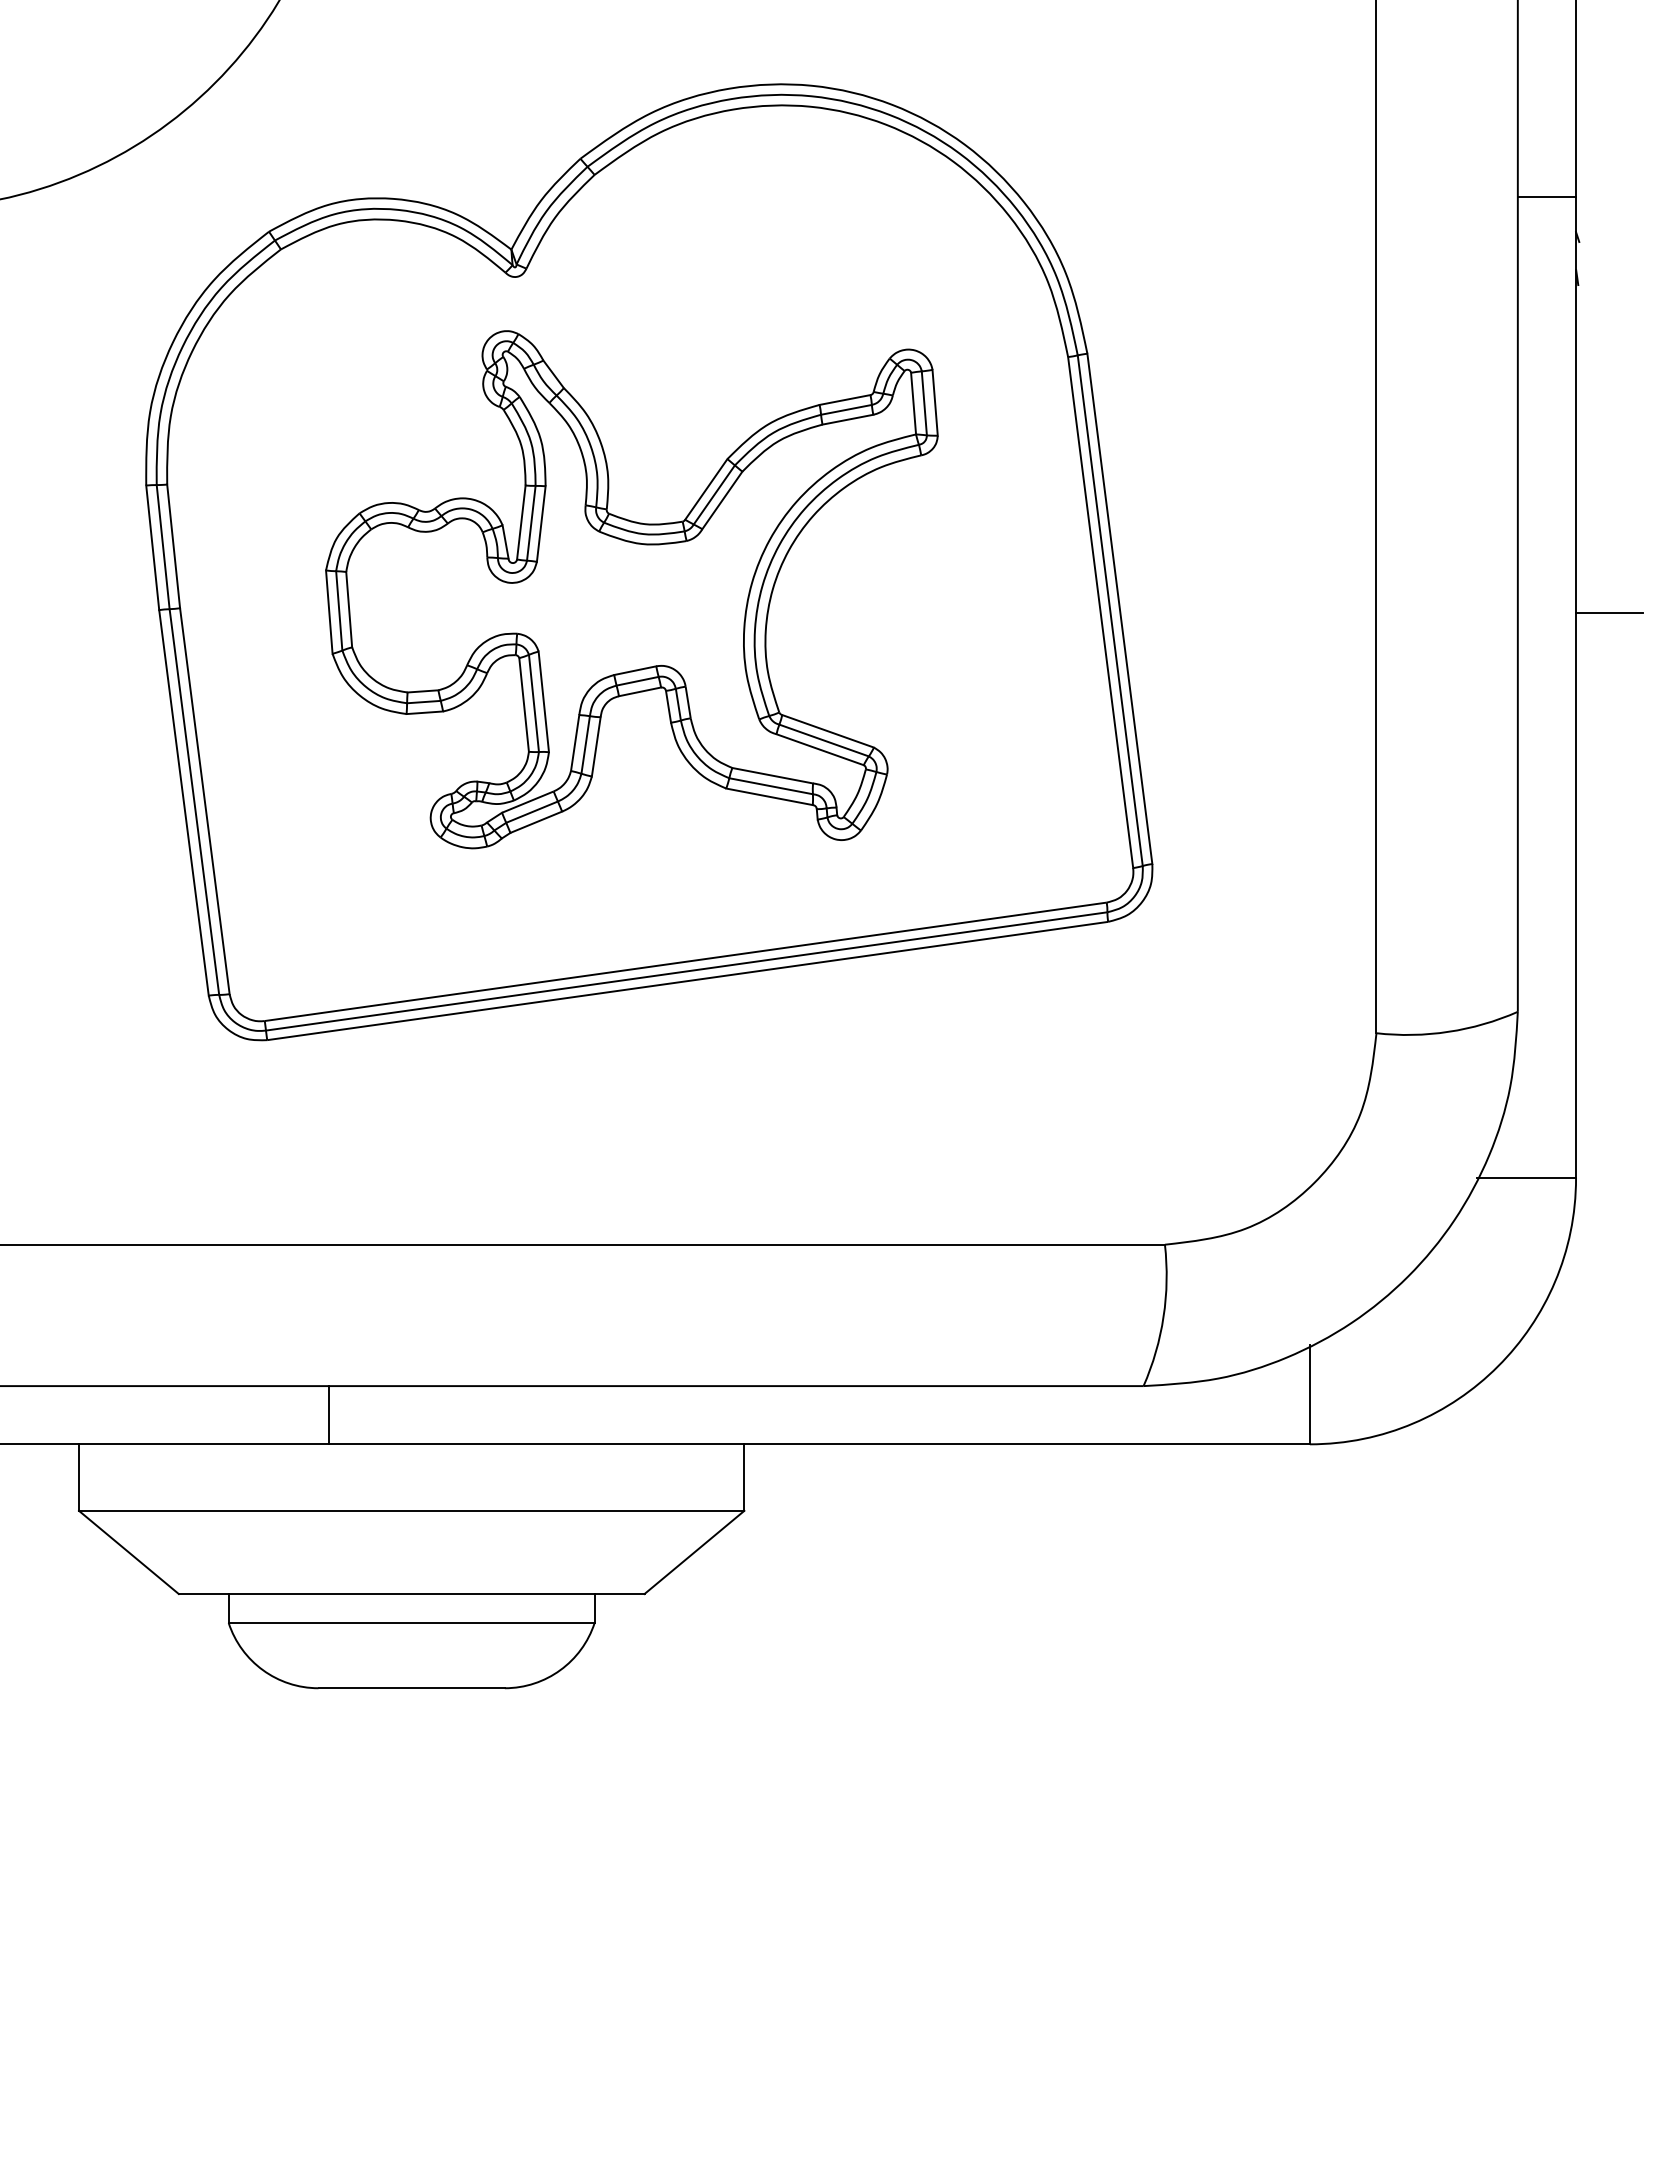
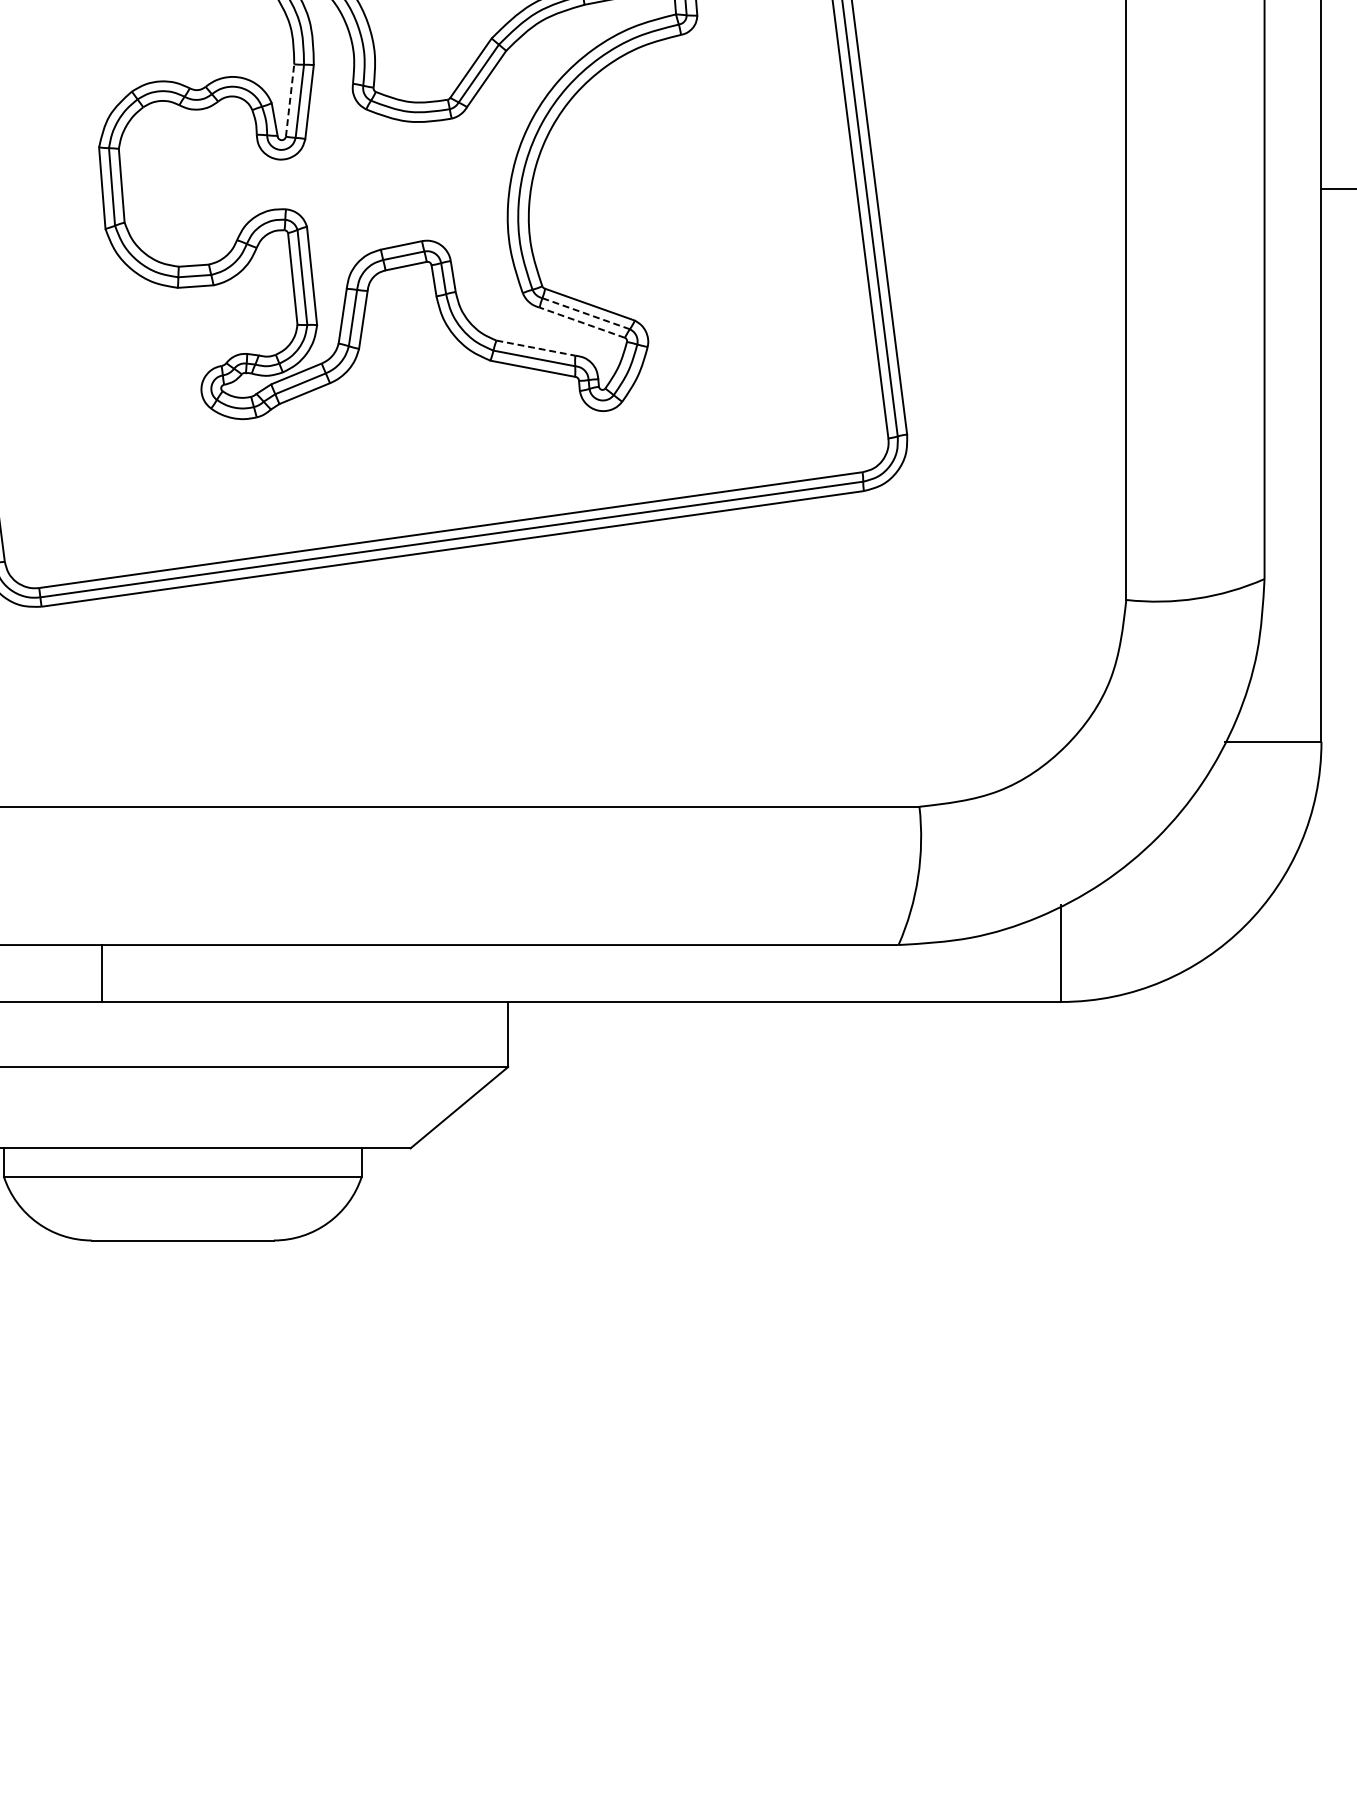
line: (521, 522) -> (290, 100), solid -> dashed
line: (824, 740) -> (586, 313), solid -> dashed
line: (819, 749) -> (581, 322), solid -> dashed
line: (773, 775) -> (536, 347), solid -> dashed

